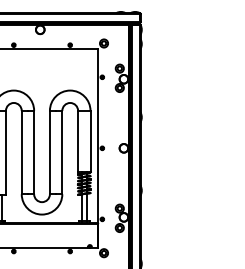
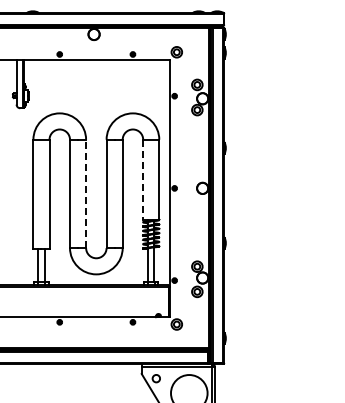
line: (78, 141) -> (143, 179), solid -> dashed
line: (34, 152) -> (86, 193), solid -> dashed

